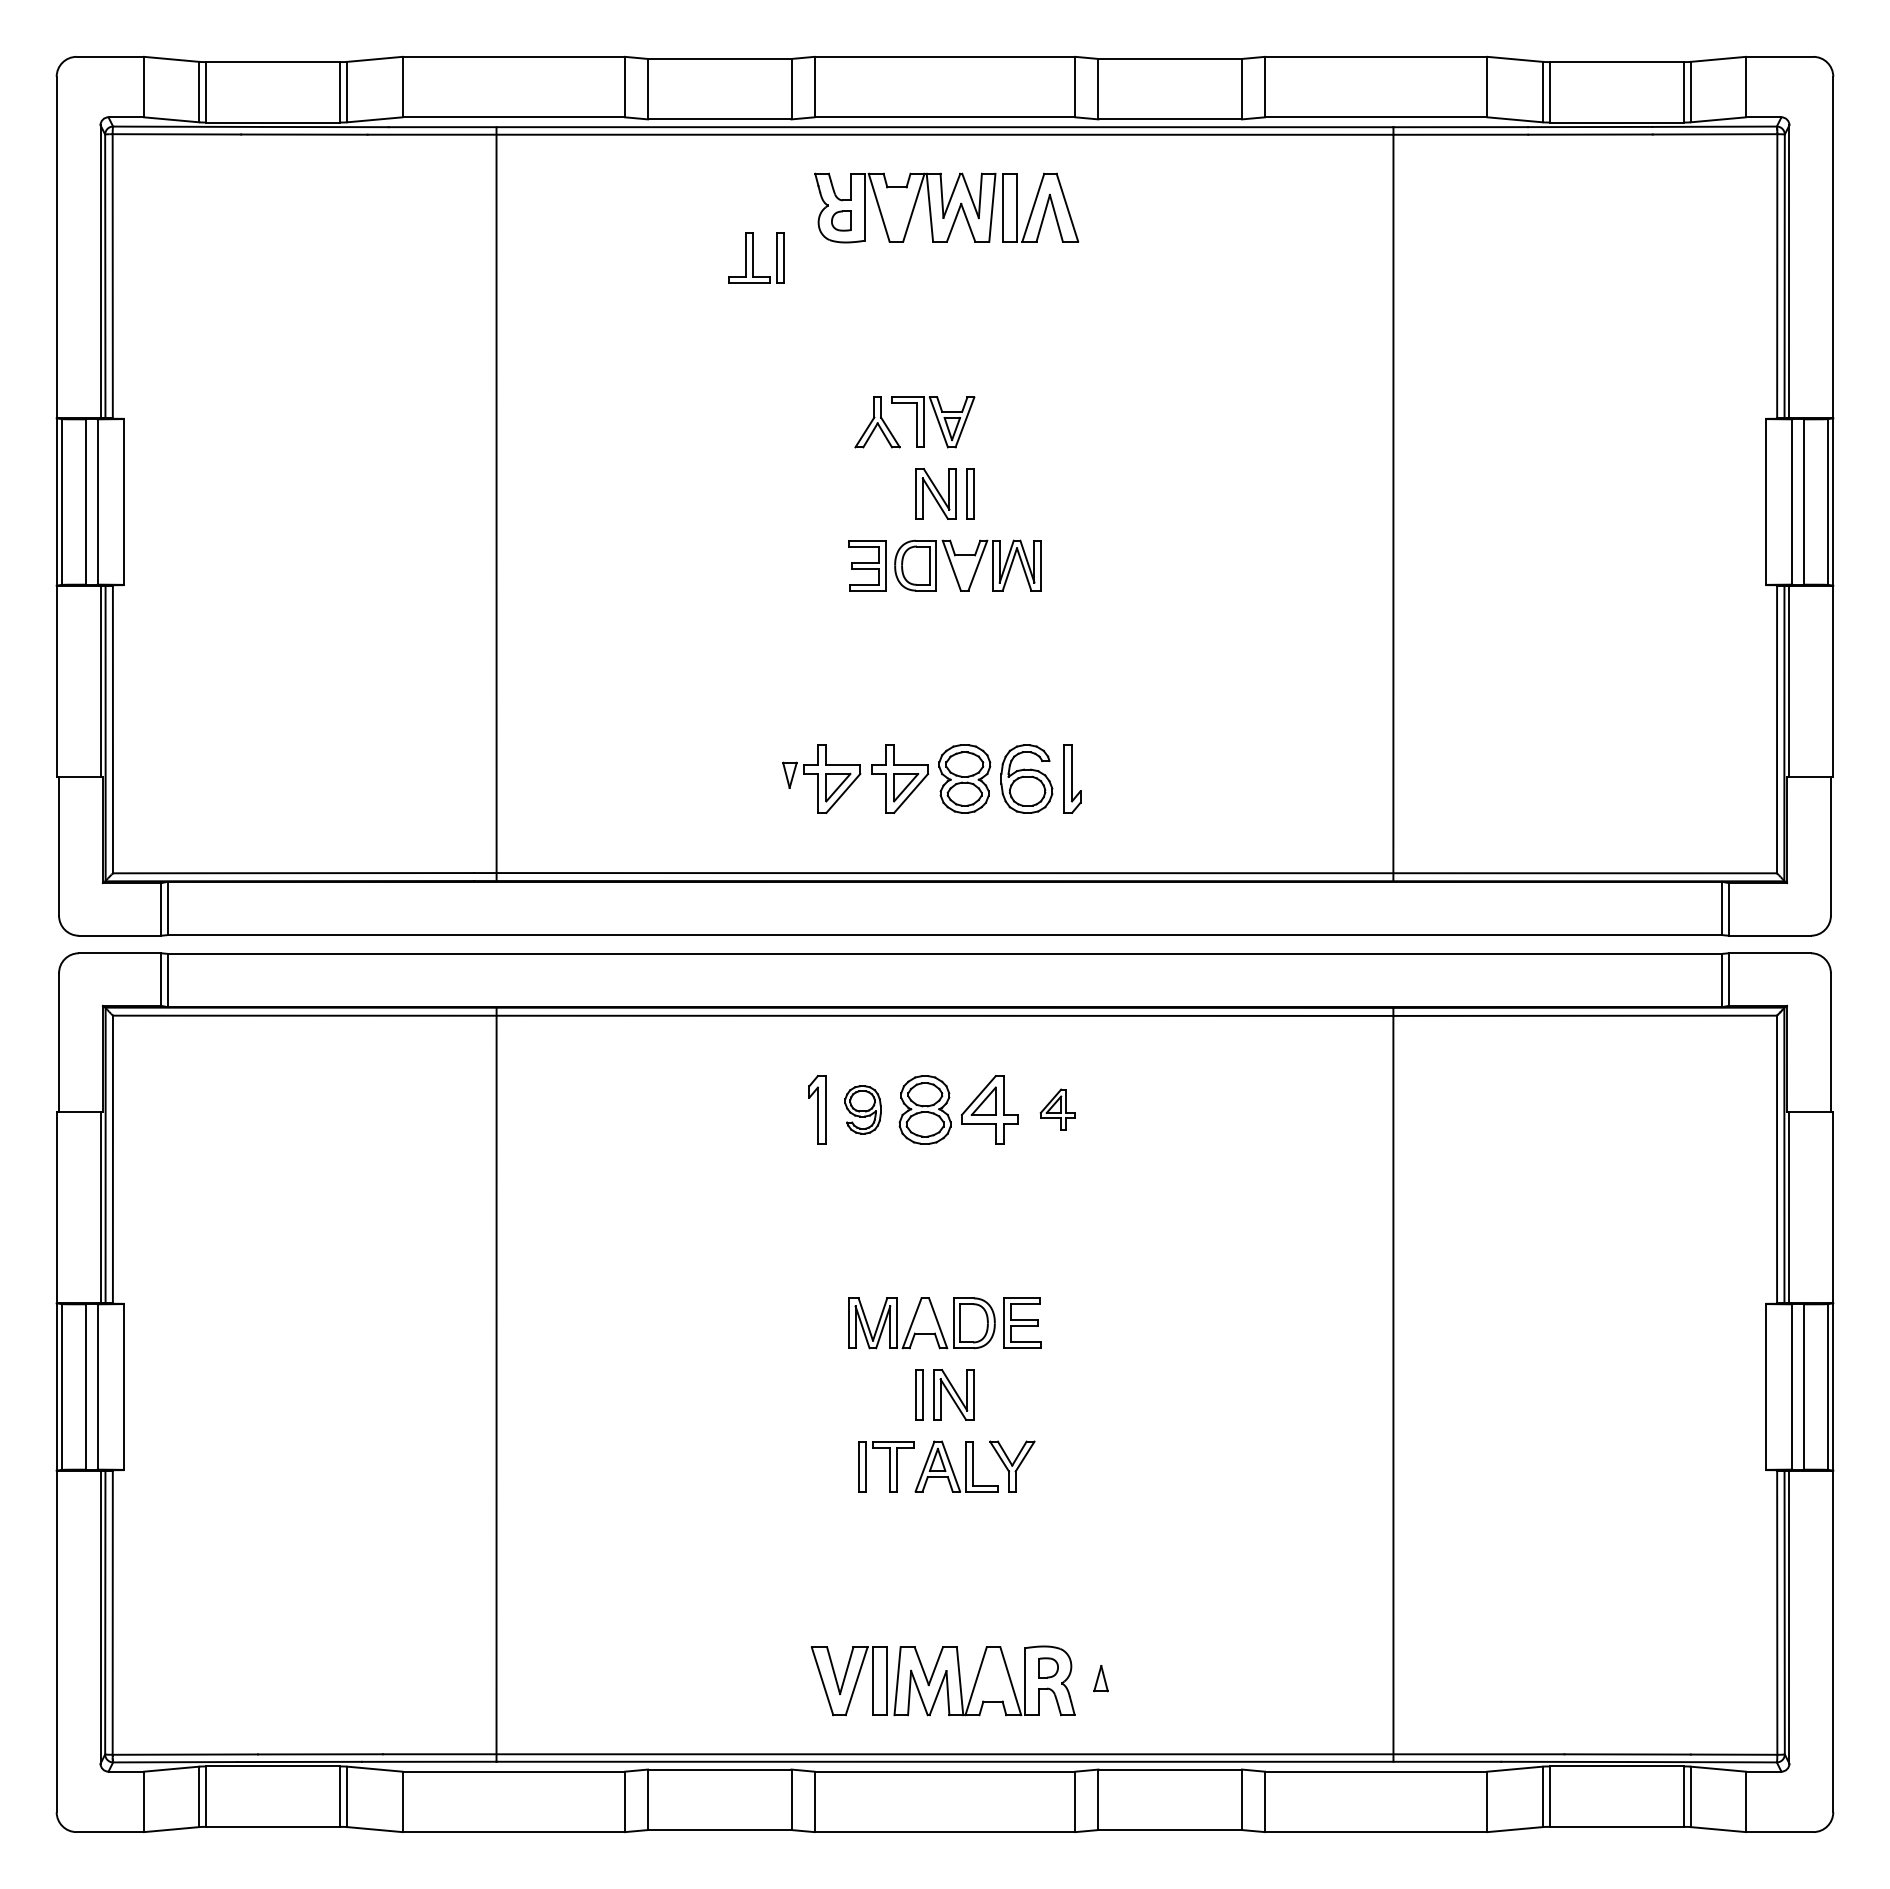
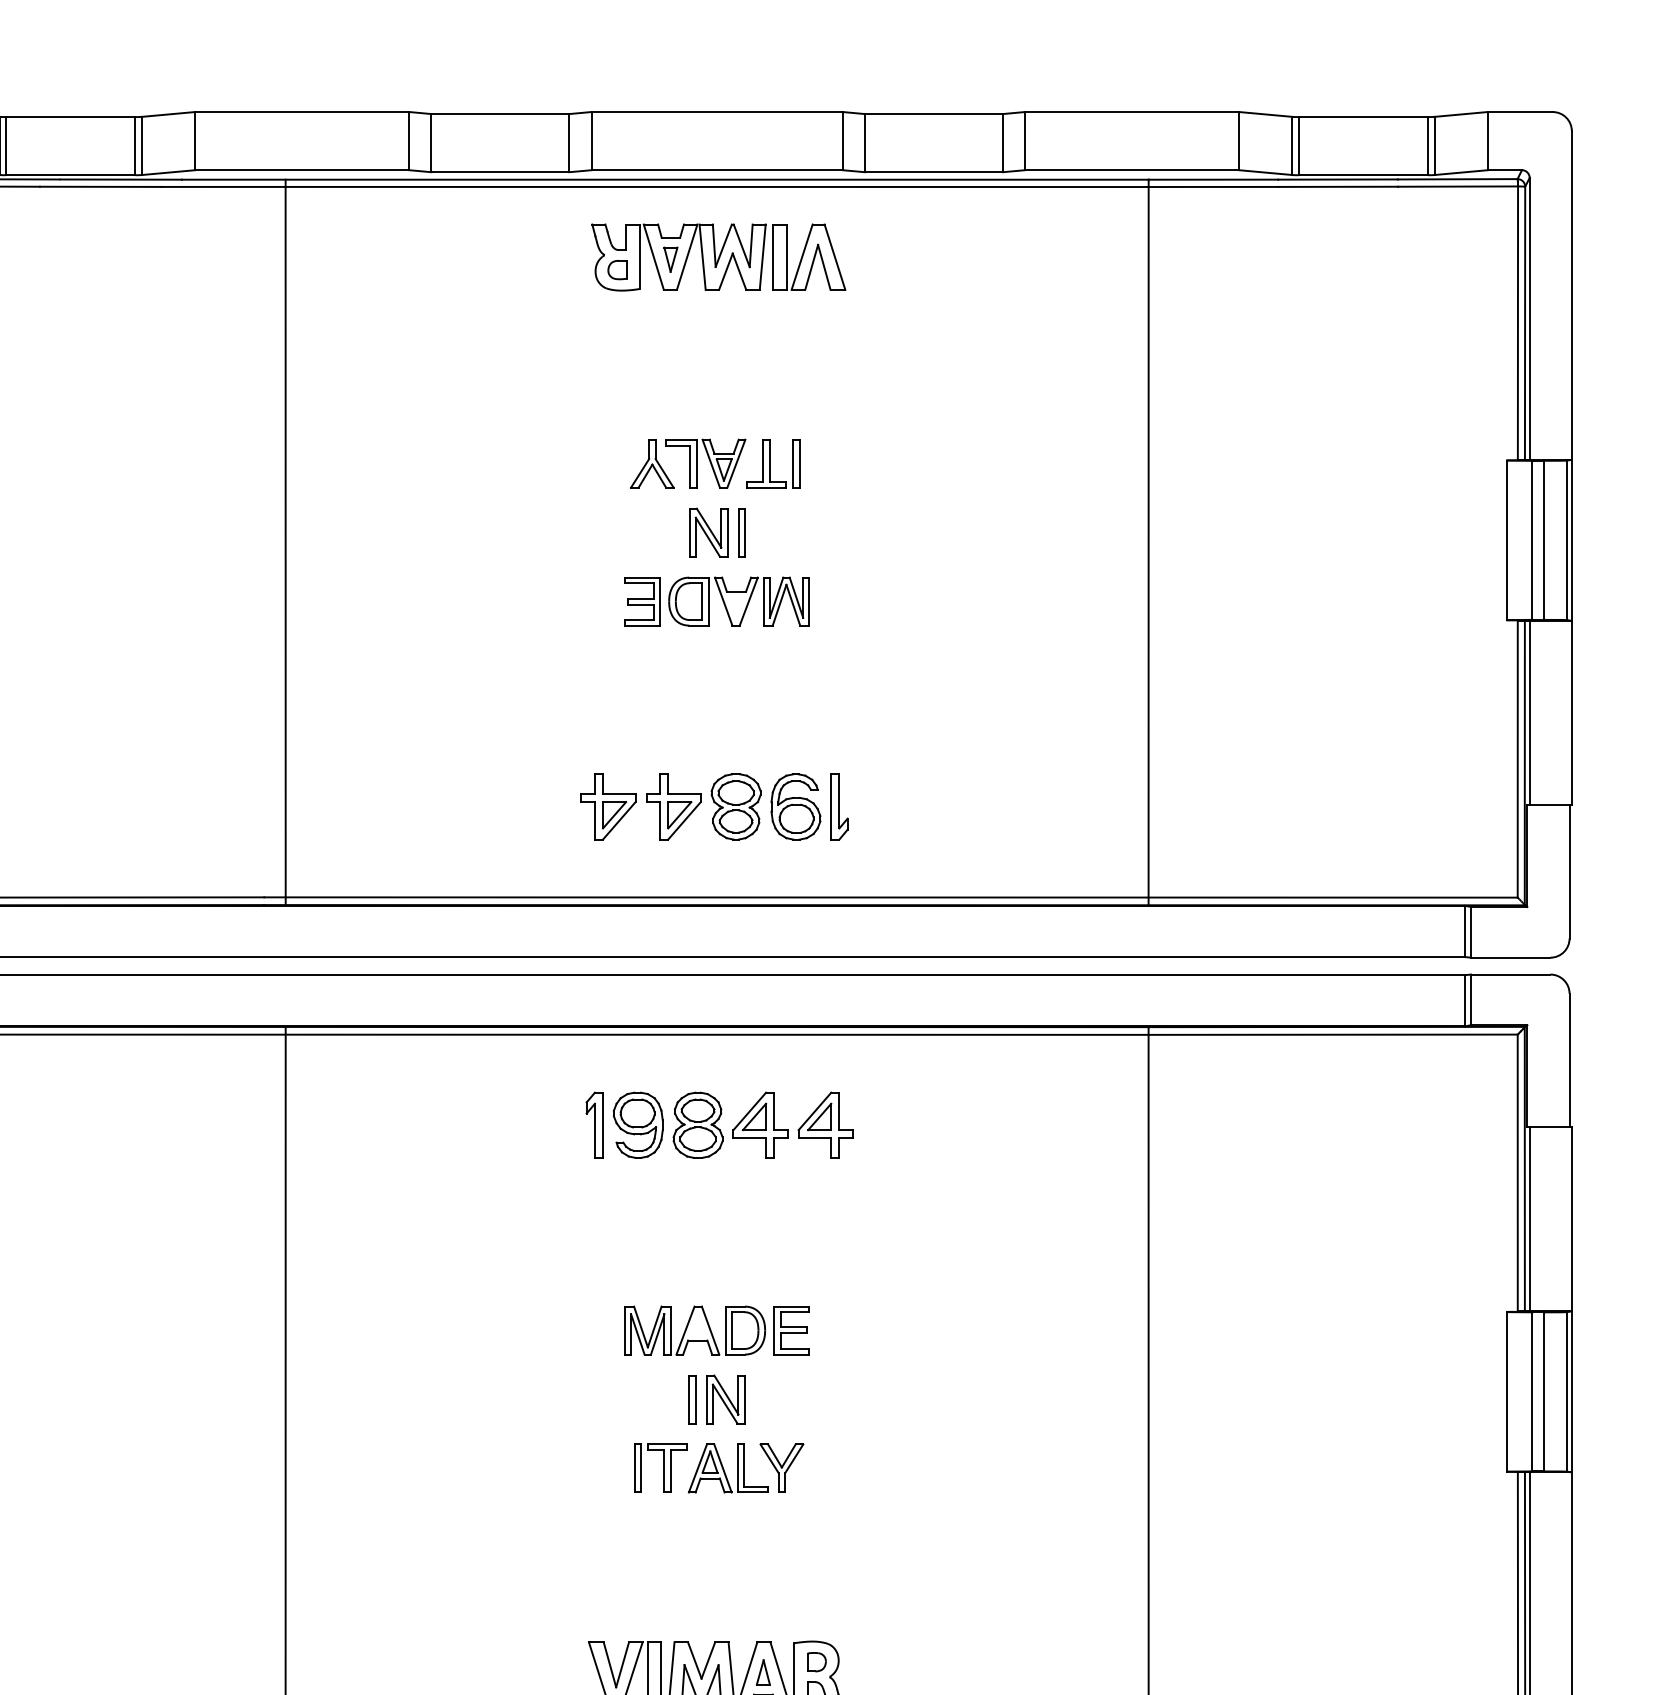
part: (756, 257) -> (773, 462), moved
part: (789, 774) -> (670, 258), moved
part: (862, 1109) -> (637, 1124), size x1.43
part: (1057, 1109) -> (825, 1124), size x1.67
part: (1100, 1678) -> (762, 1672), moved

